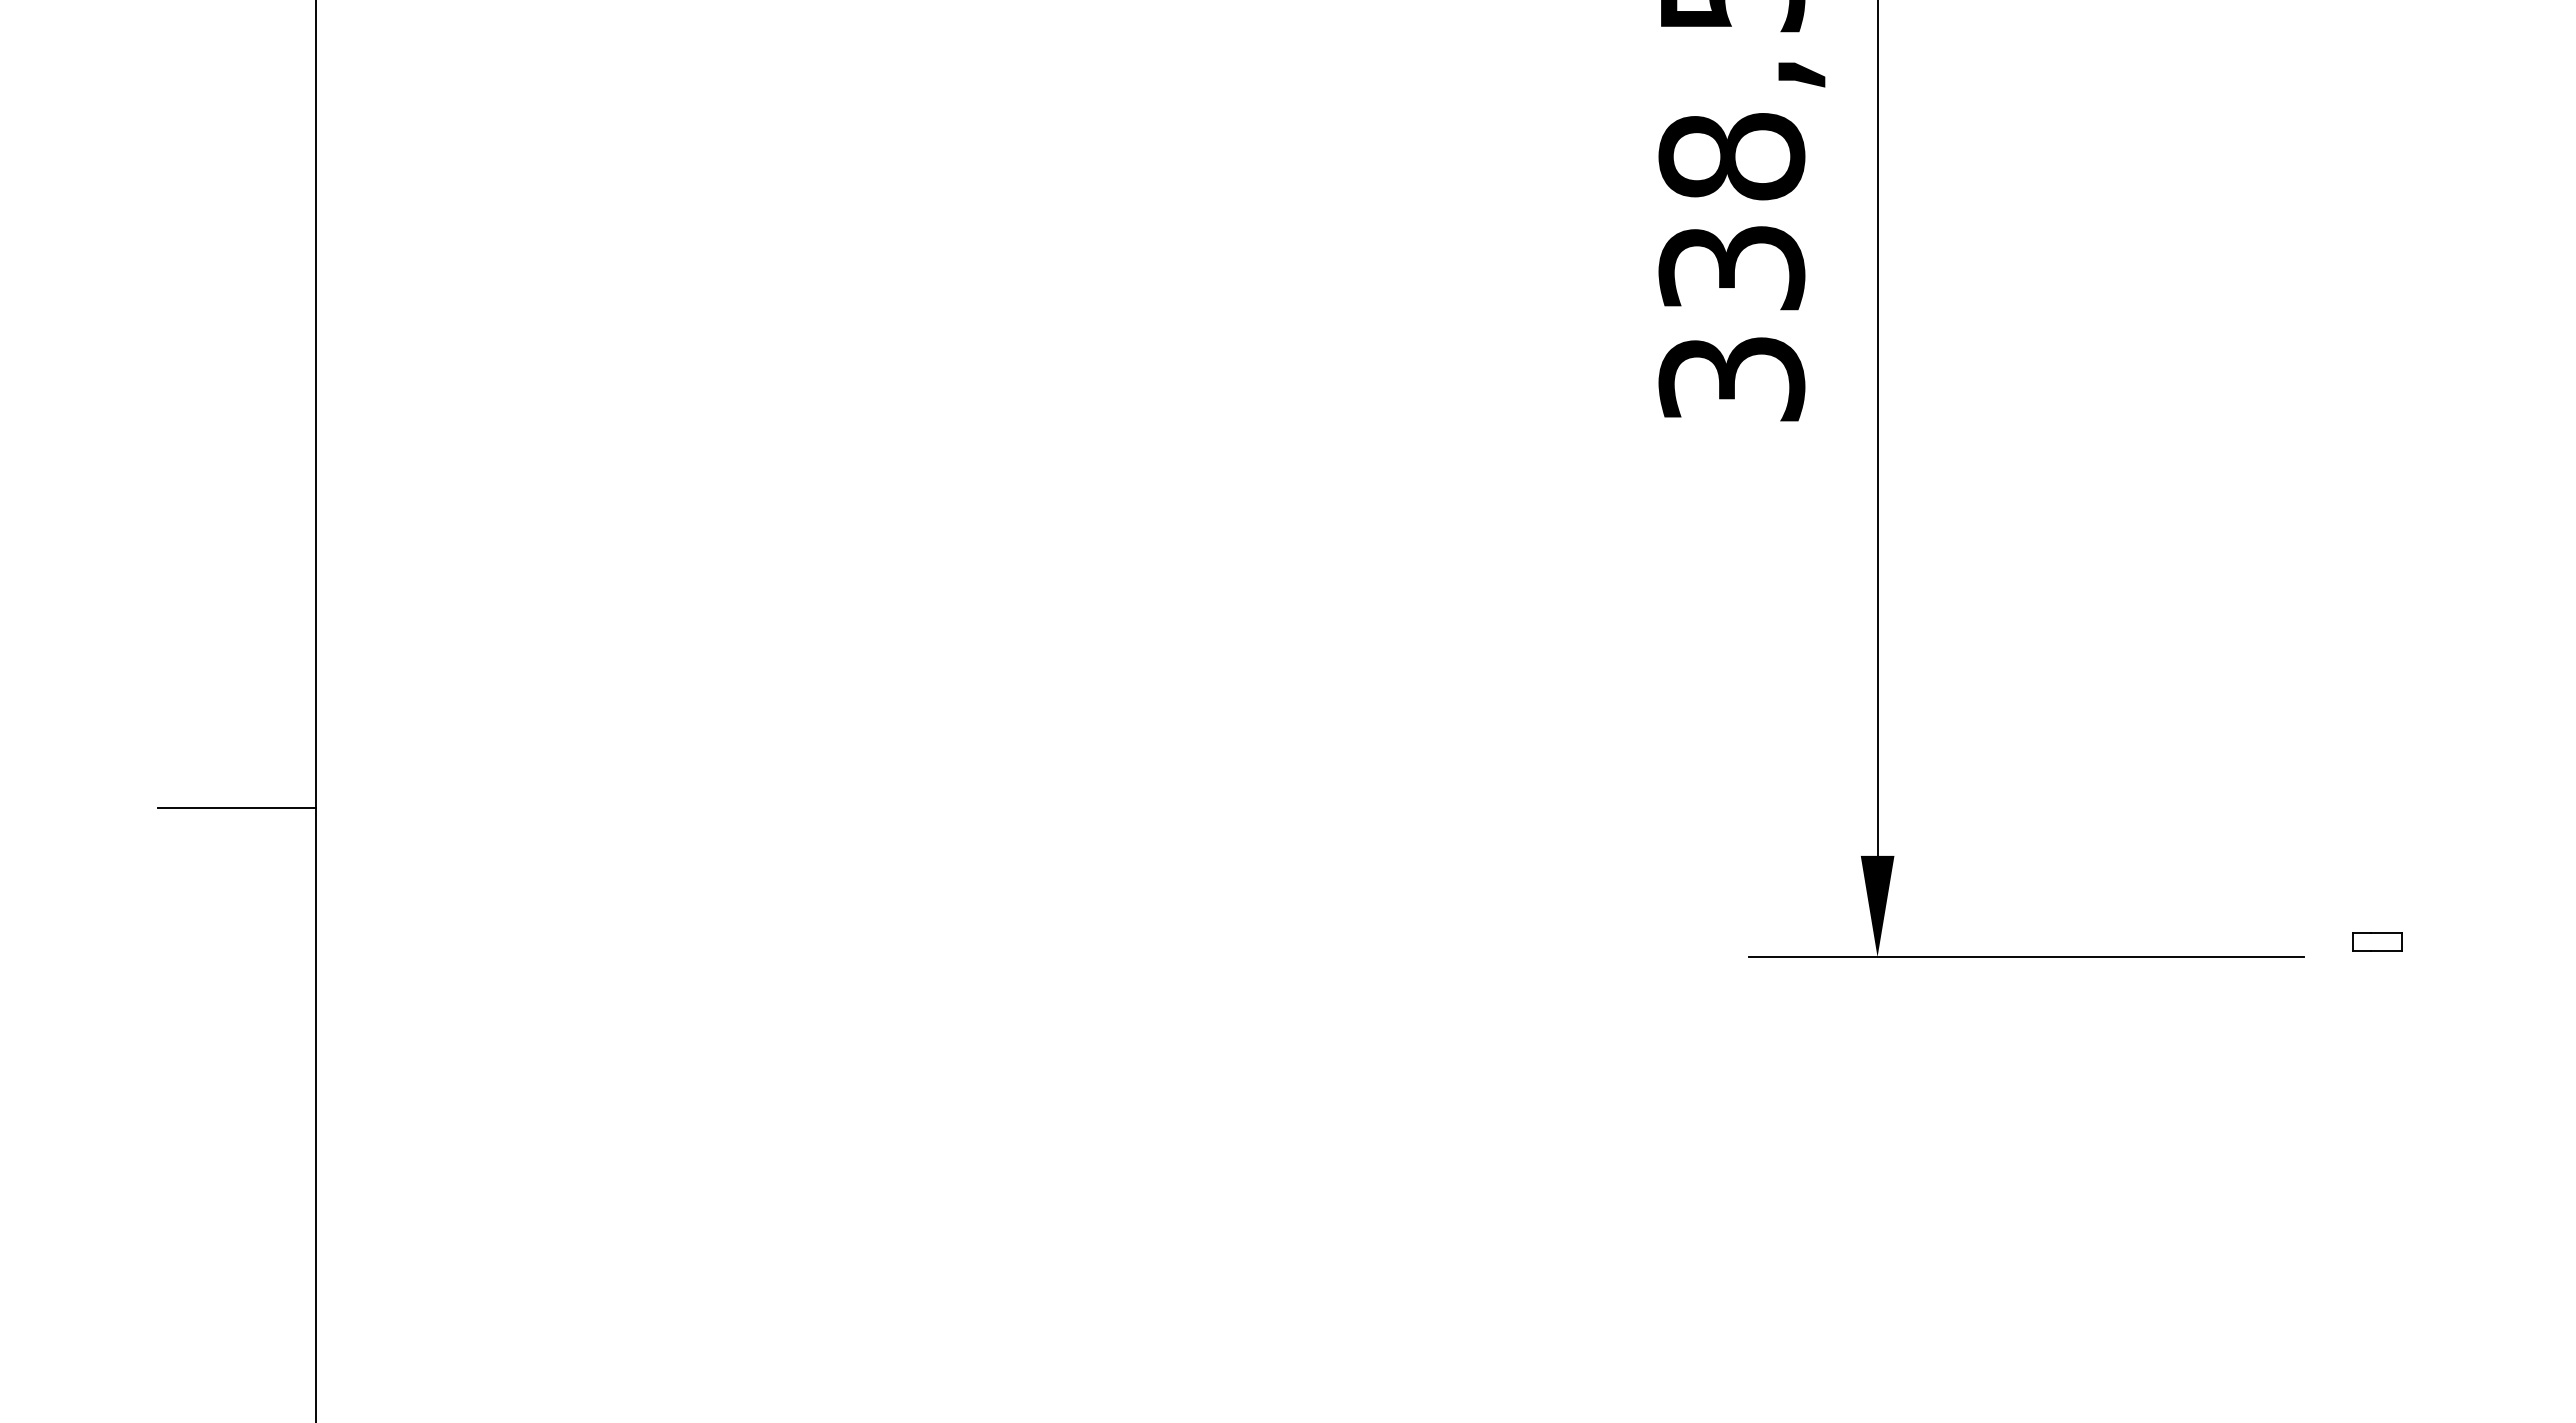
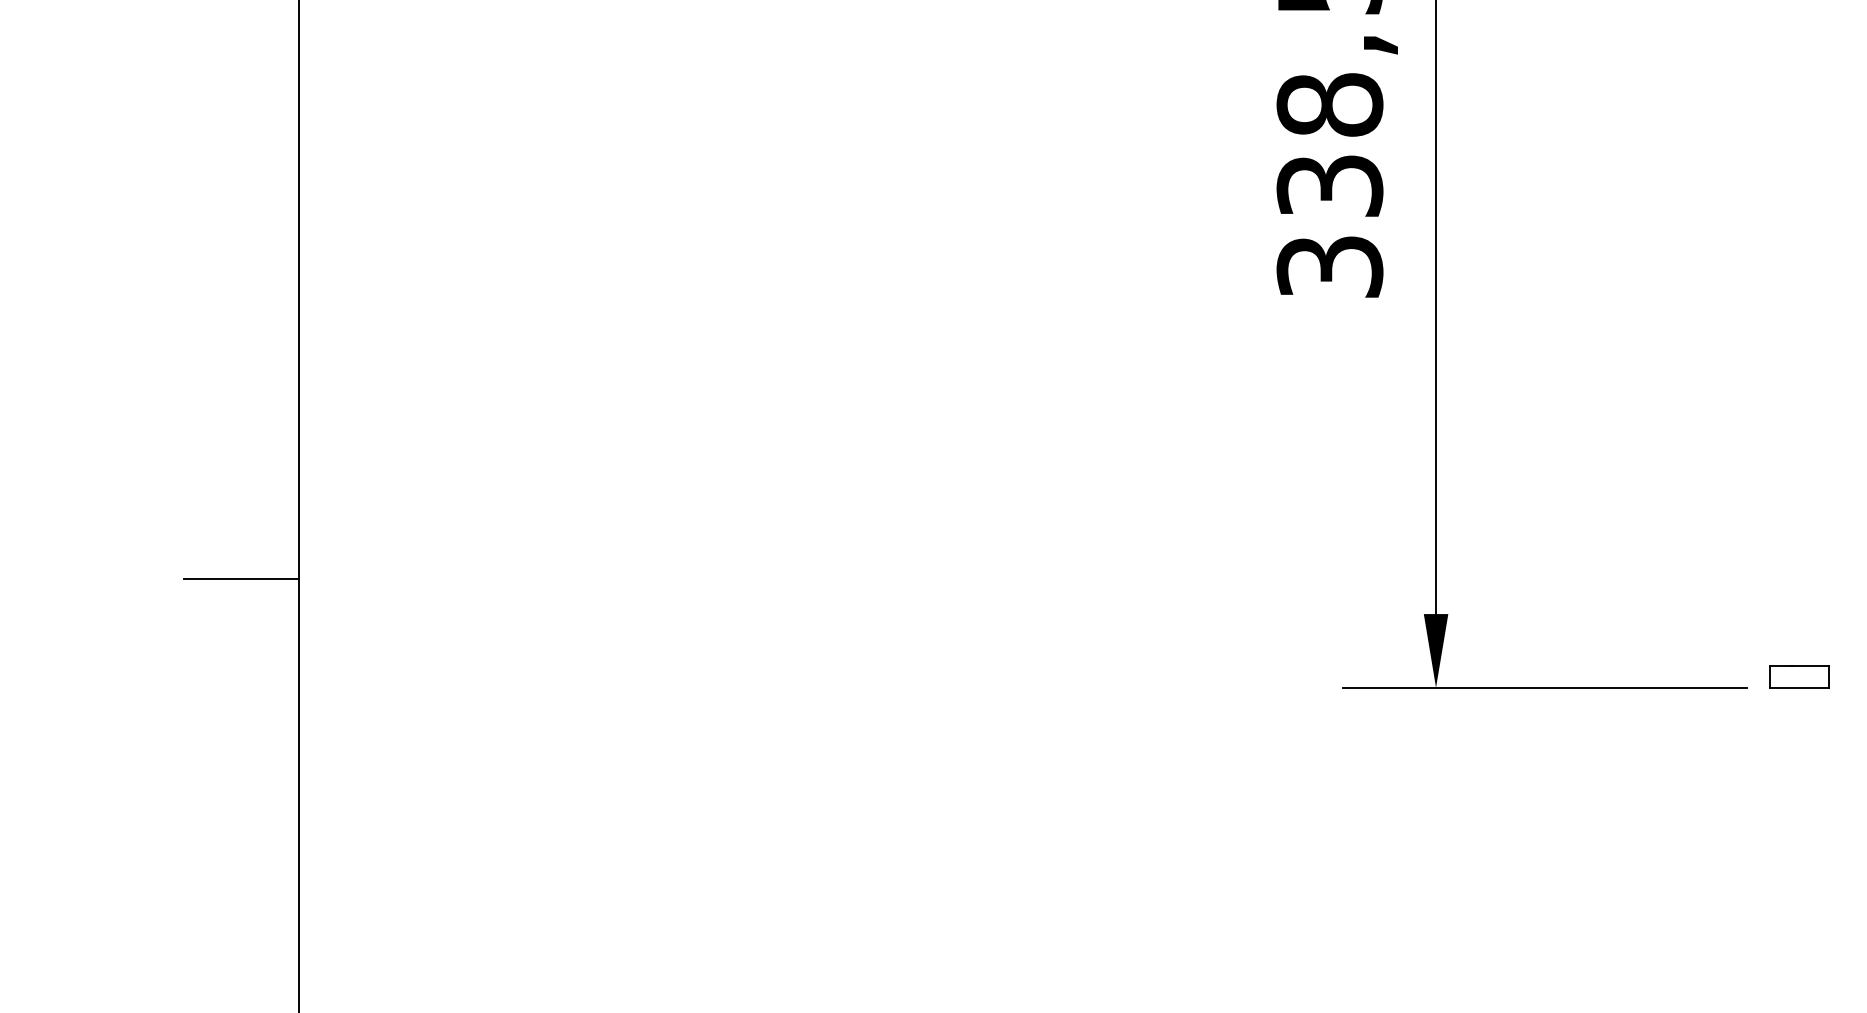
part: (2377, 941) -> (1800, 676), size x1.67

